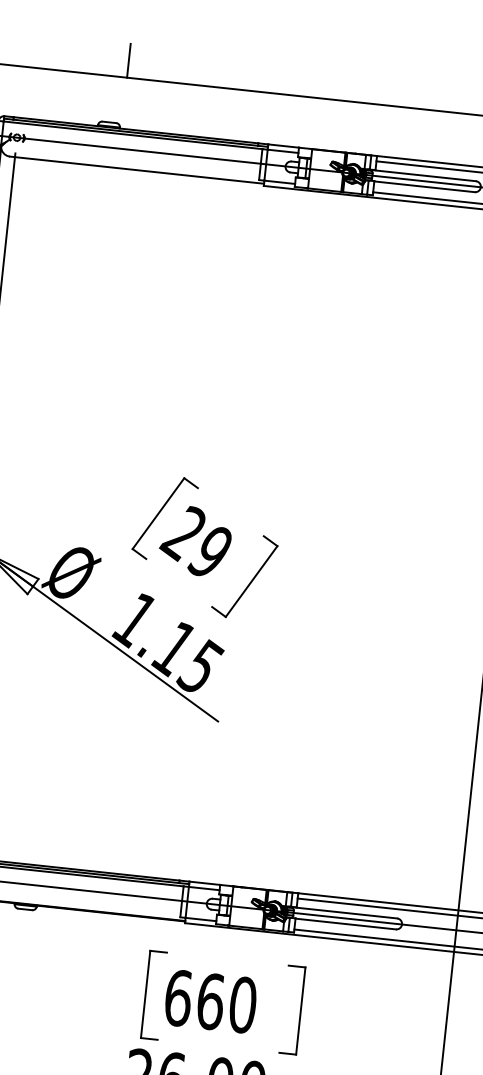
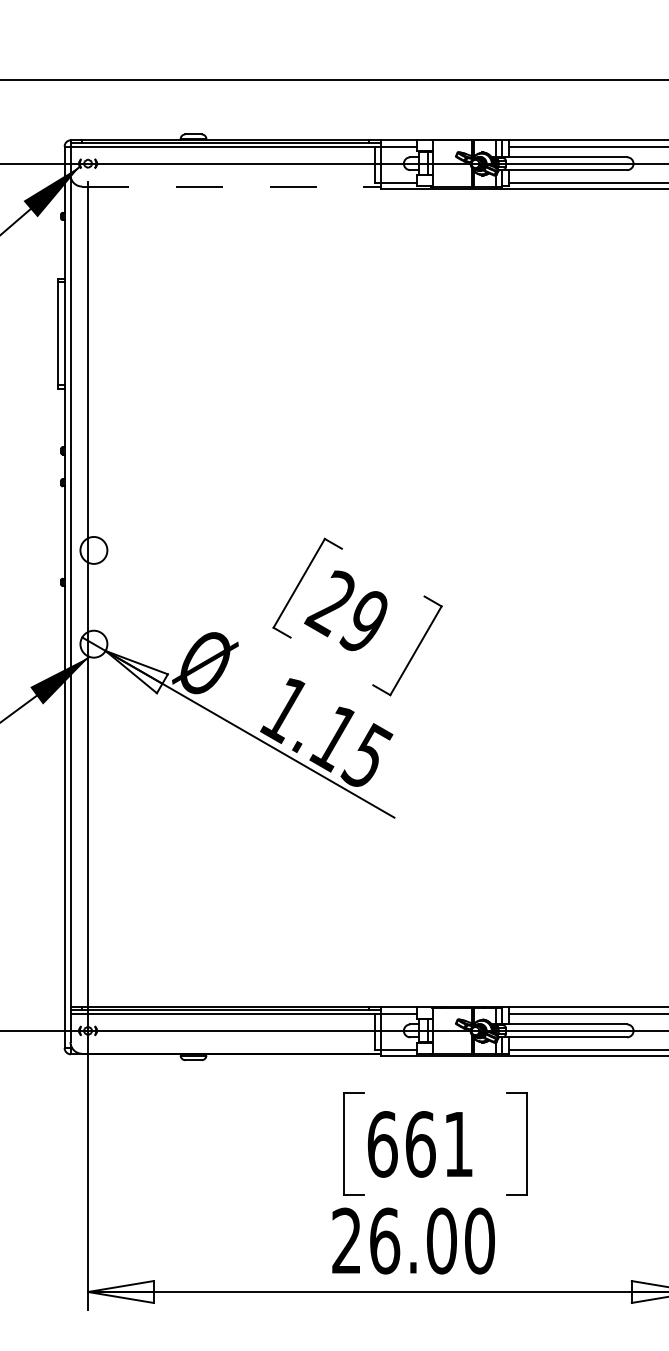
line: (128, 60) -> (208, 60), removed
line: (137, 170) -> (232, 186), solid -> dashed
text: (242, 1005) -> (458, 1144), 660 -> 661

